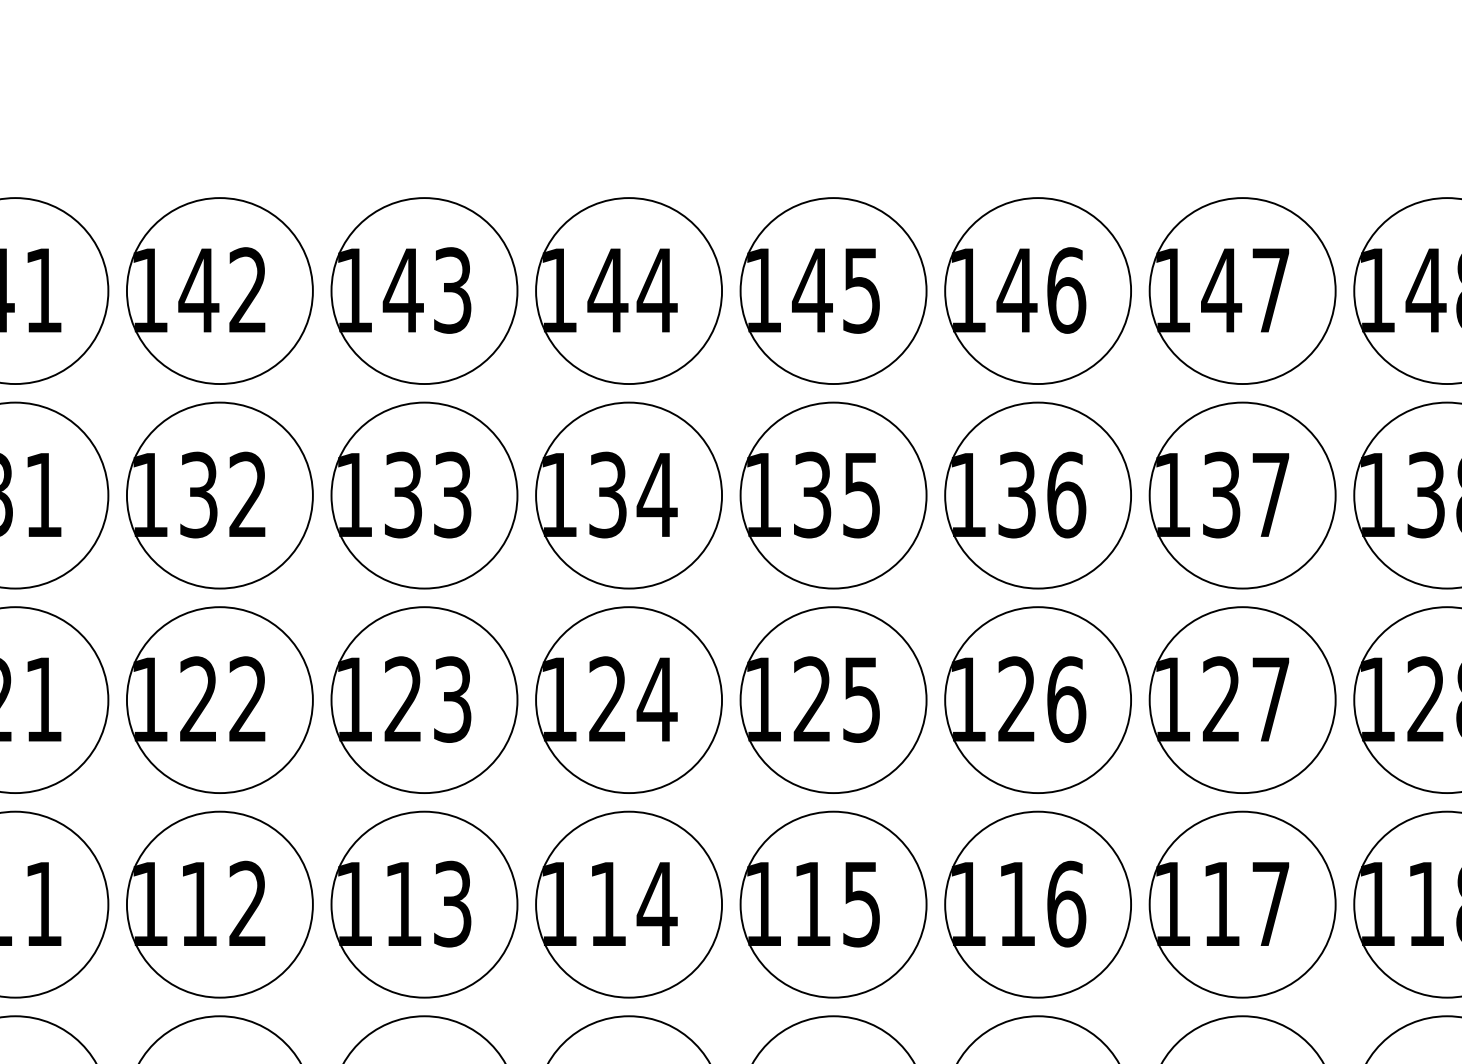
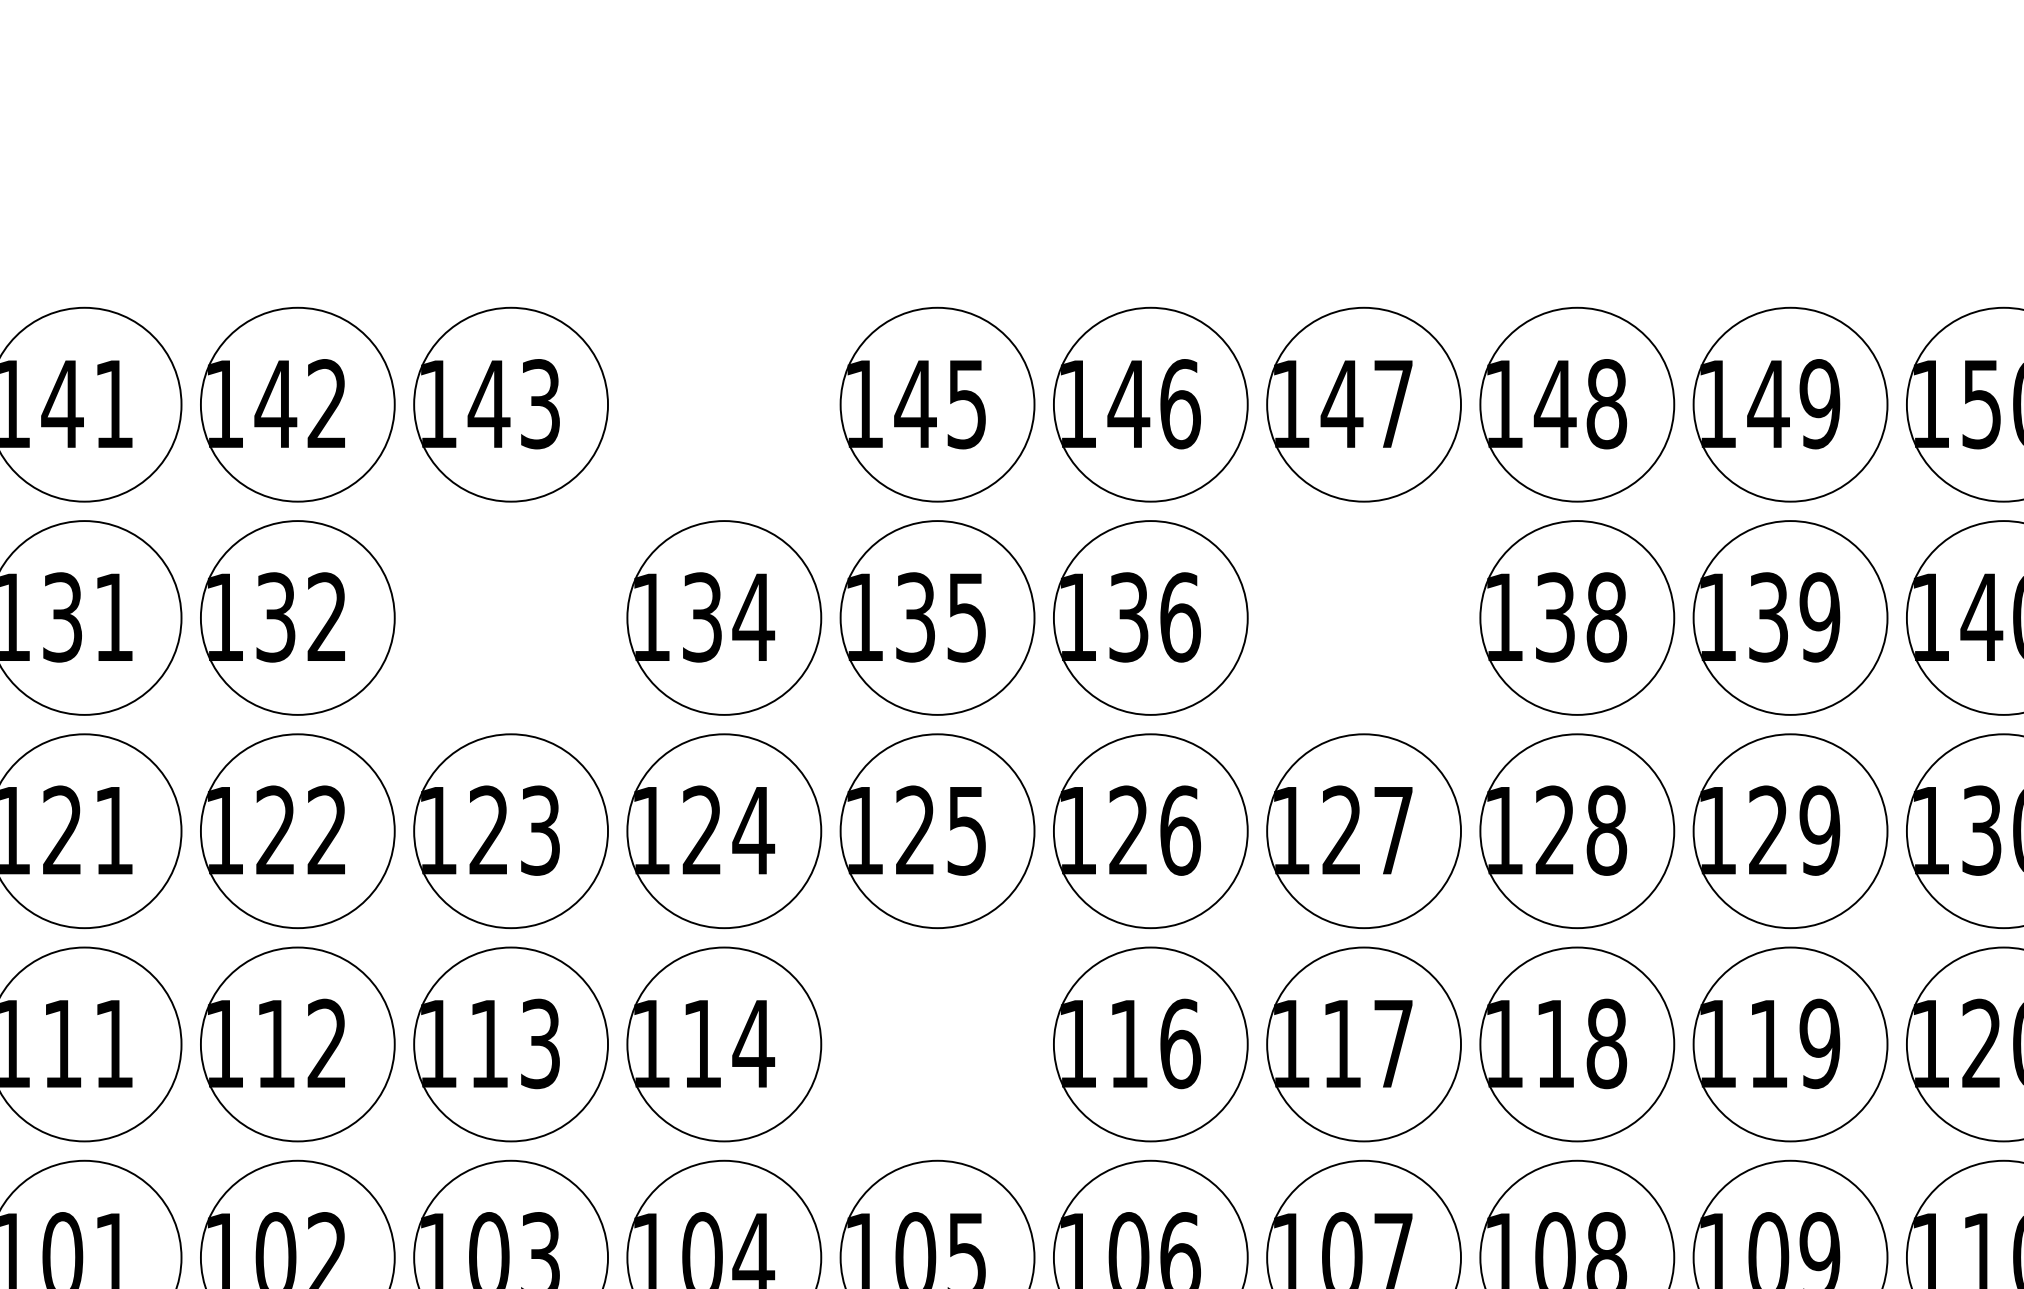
part: (629, 290) -> (724, 404), removed
part: (423, 495) -> (510, 617), removed
part: (1242, 495) -> (1363, 617), removed
part: (833, 904) -> (937, 1044), removed

